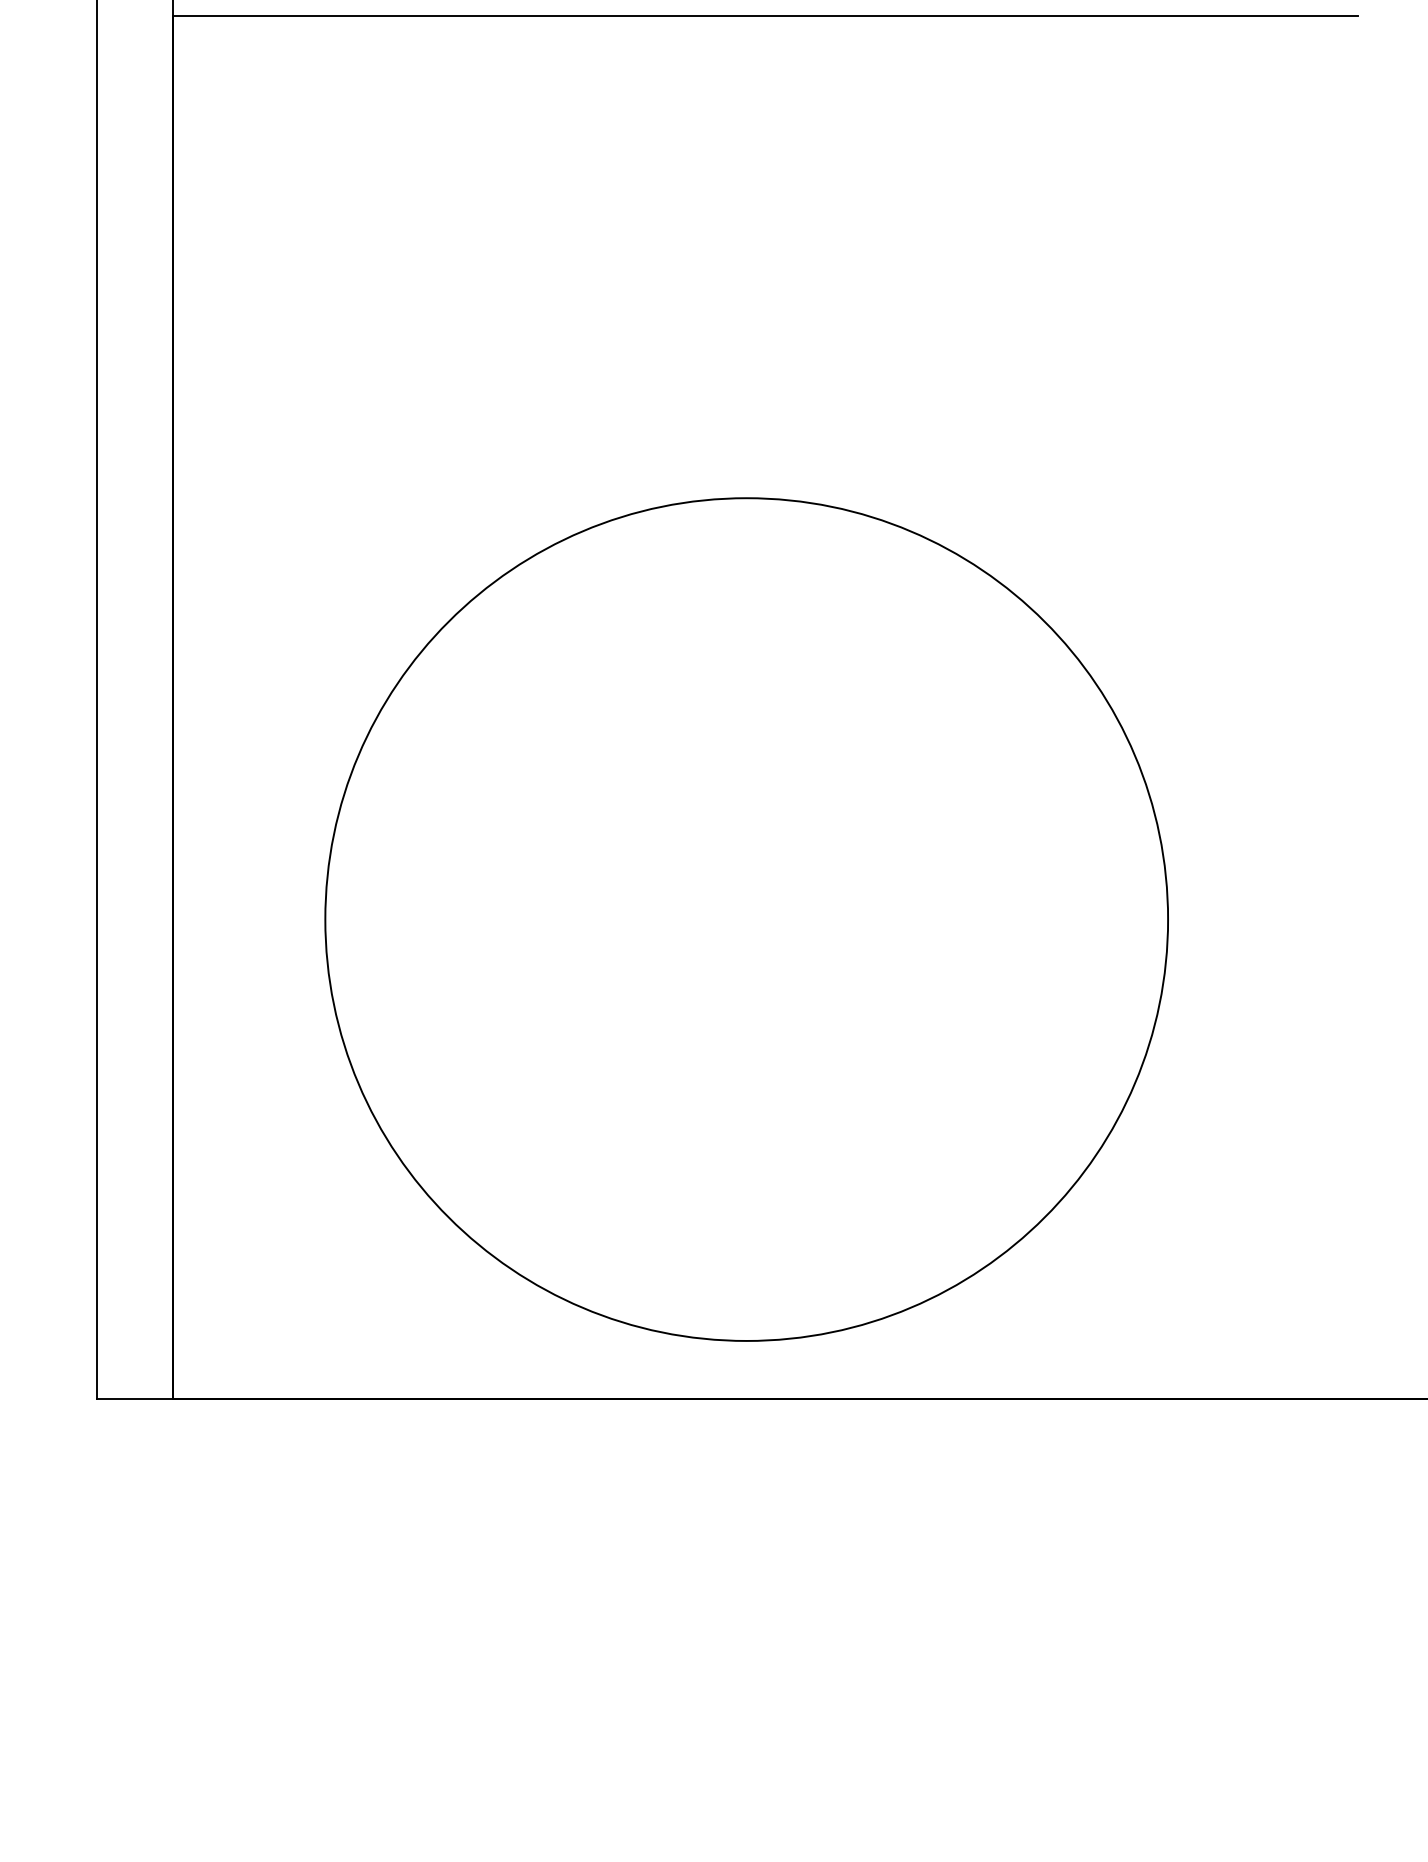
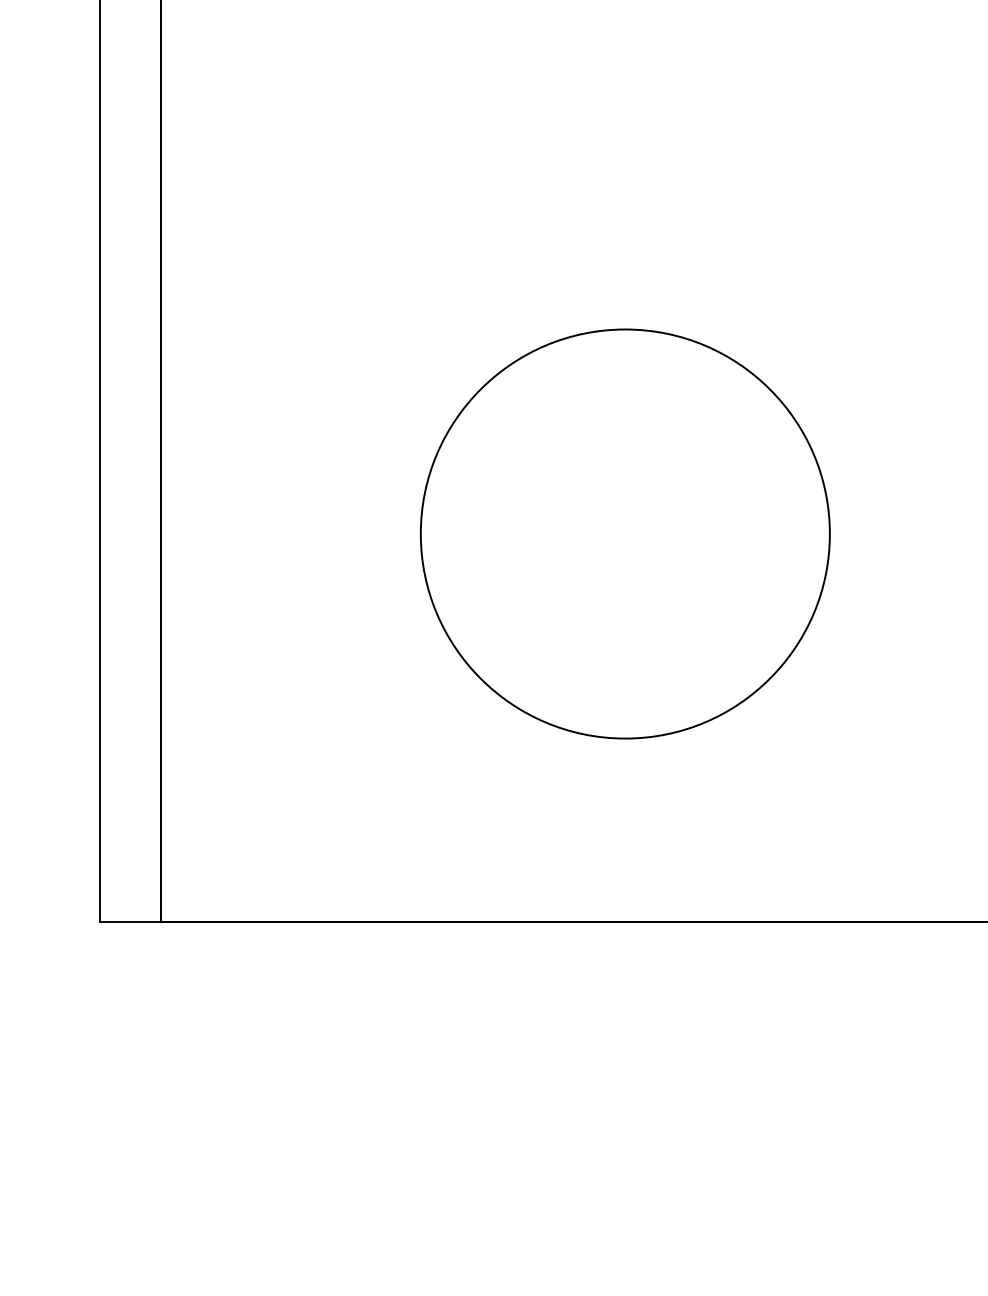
circle: (746, 919) -> (625, 533), size x0.6

